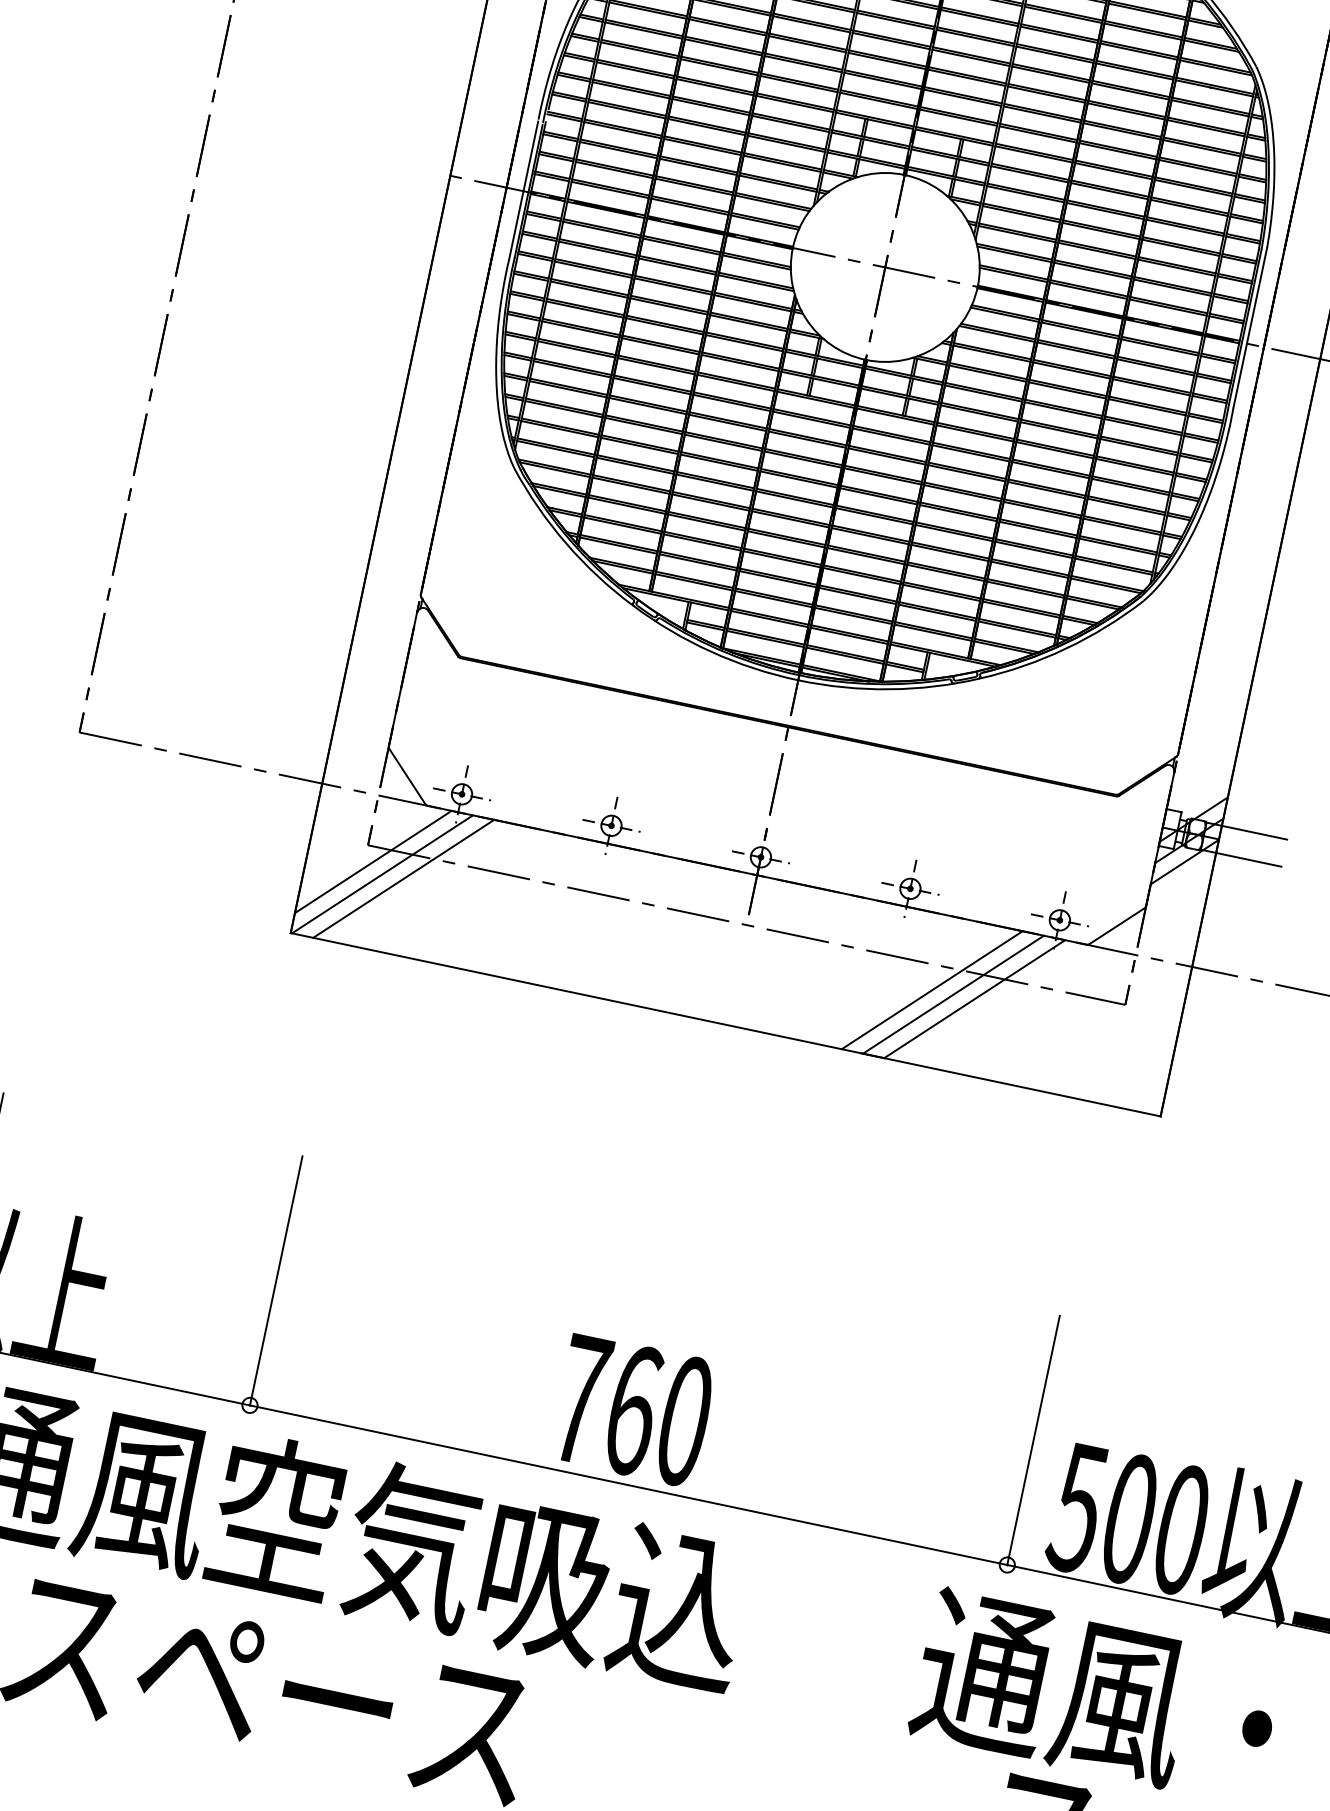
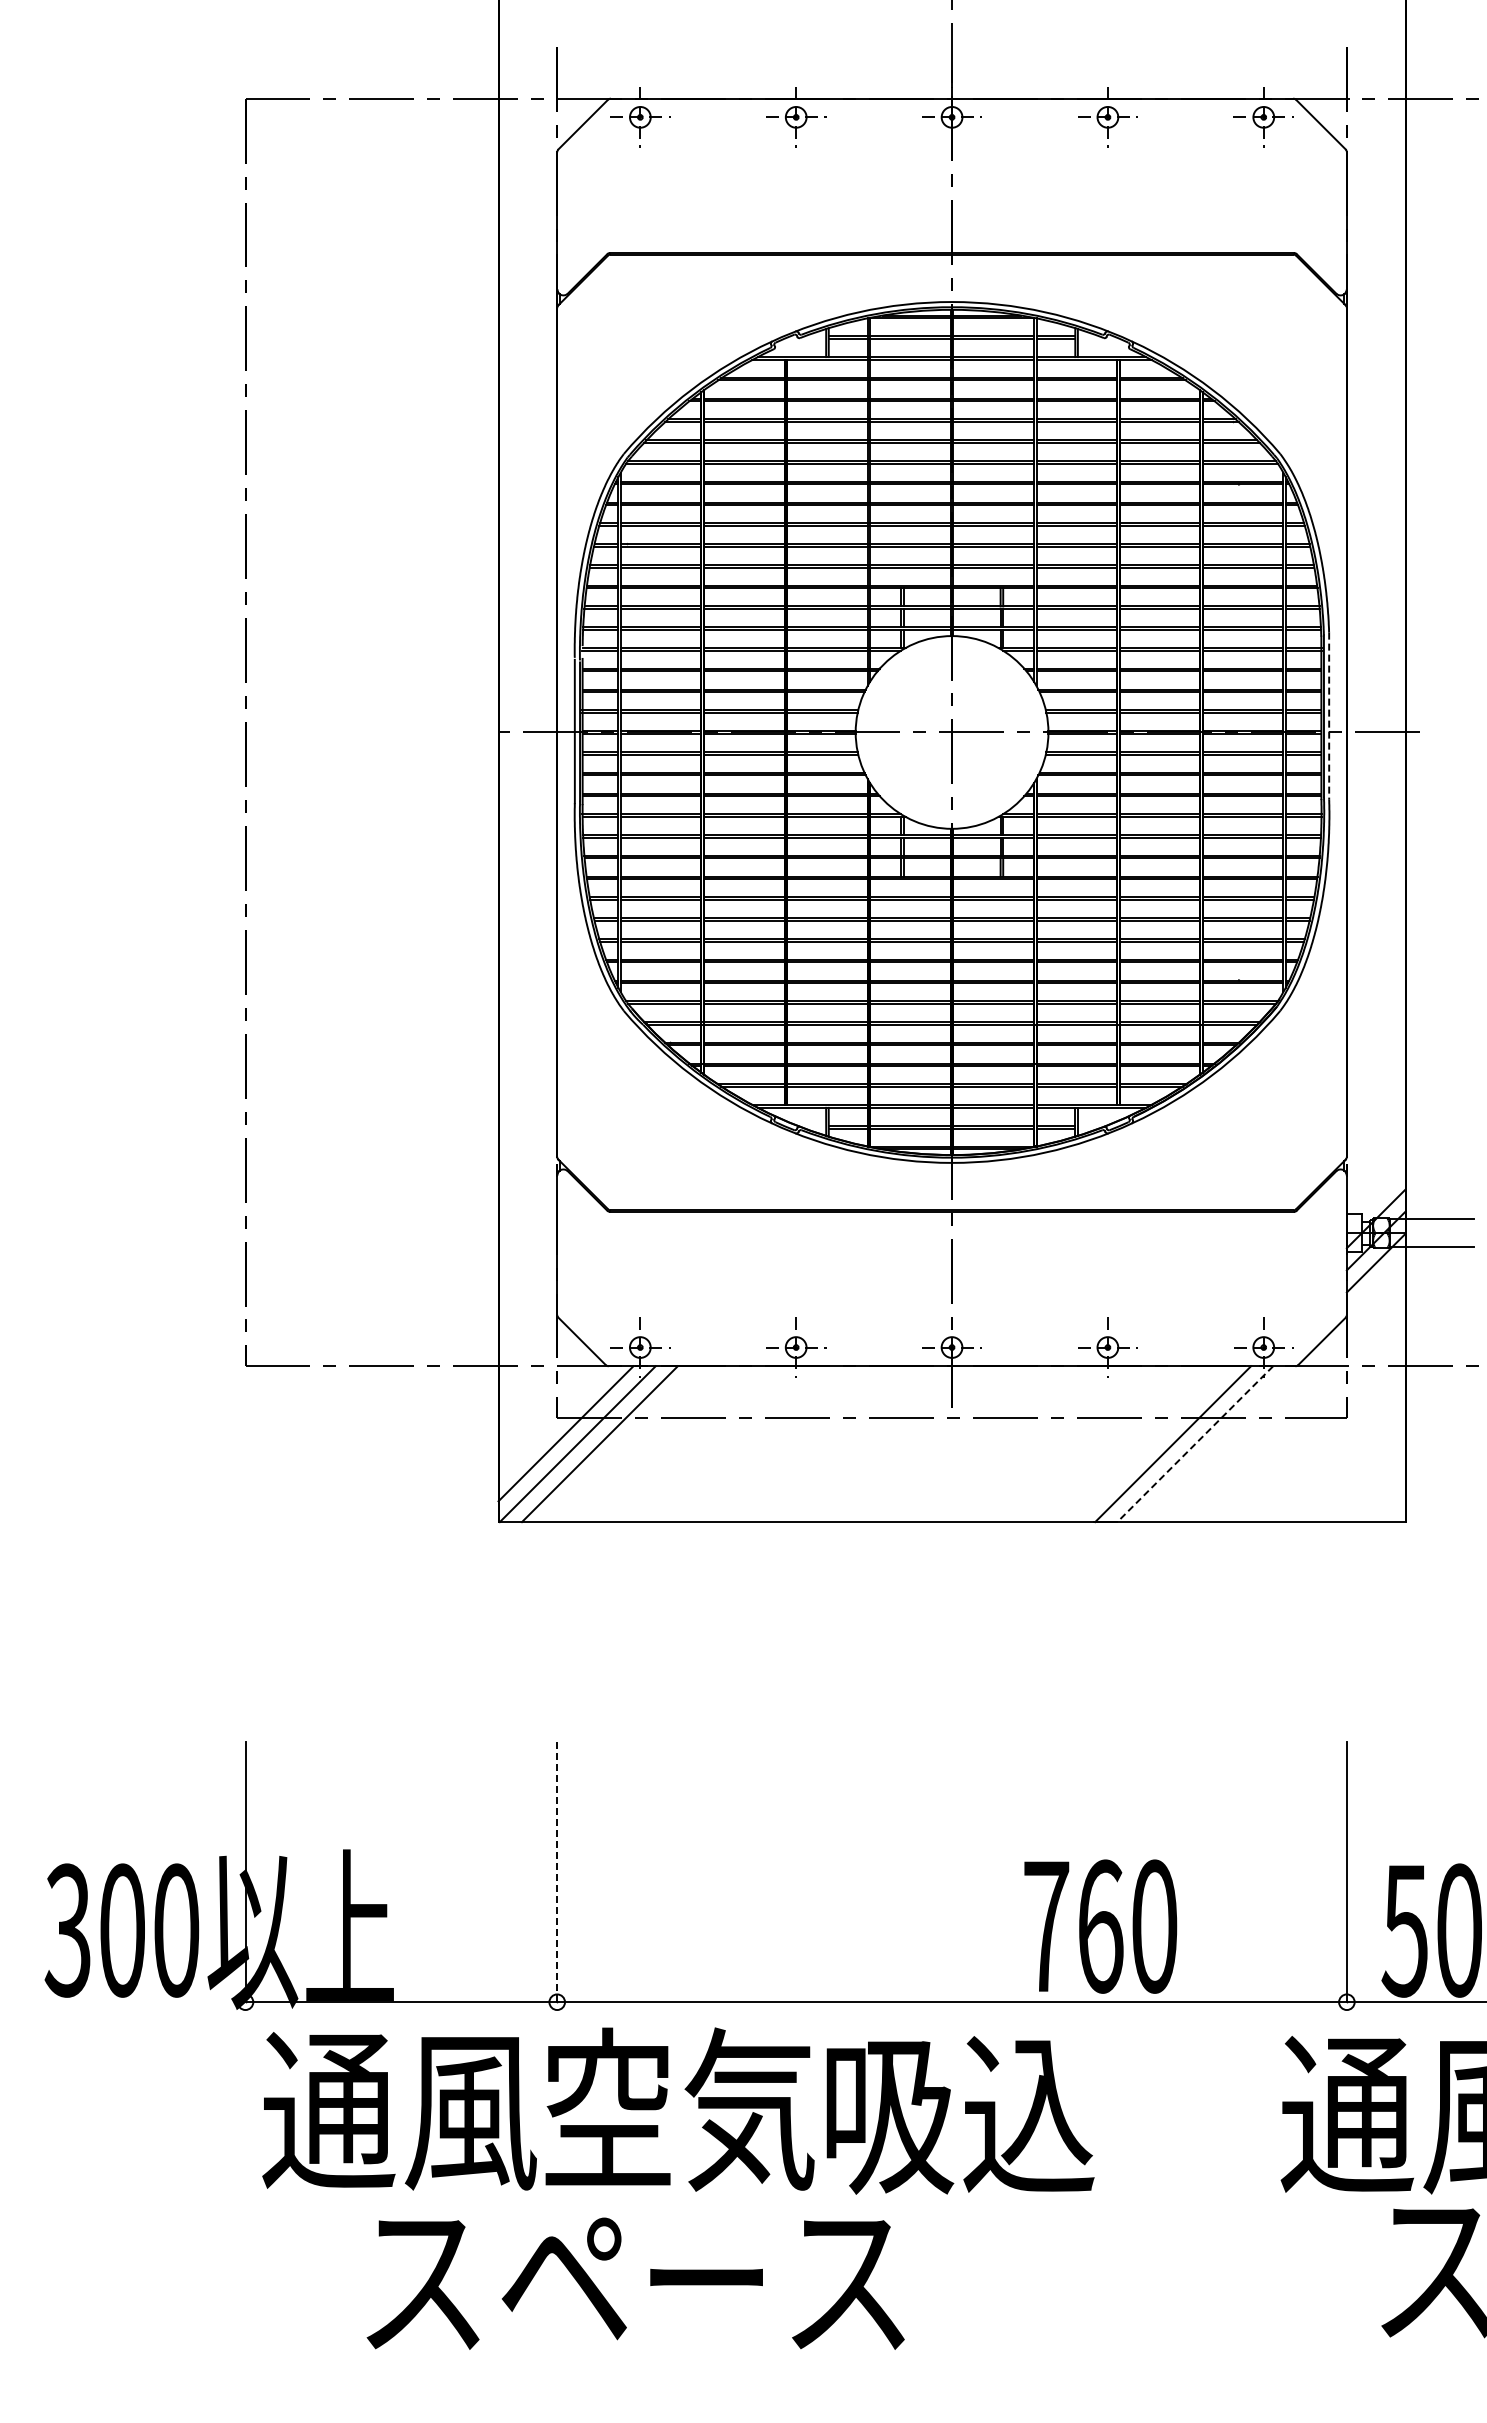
line: (1250, 328) -> (1329, 716), solid -> dashed
line: (931, 990) -> (1150, 1444), removed
line: (973, 999) -> (1194, 1444), solid -> dashed
line: (276, 1281) -> (557, 1872), solid -> dashed
text: (632, 1410) -> (1100, 1926), moved

